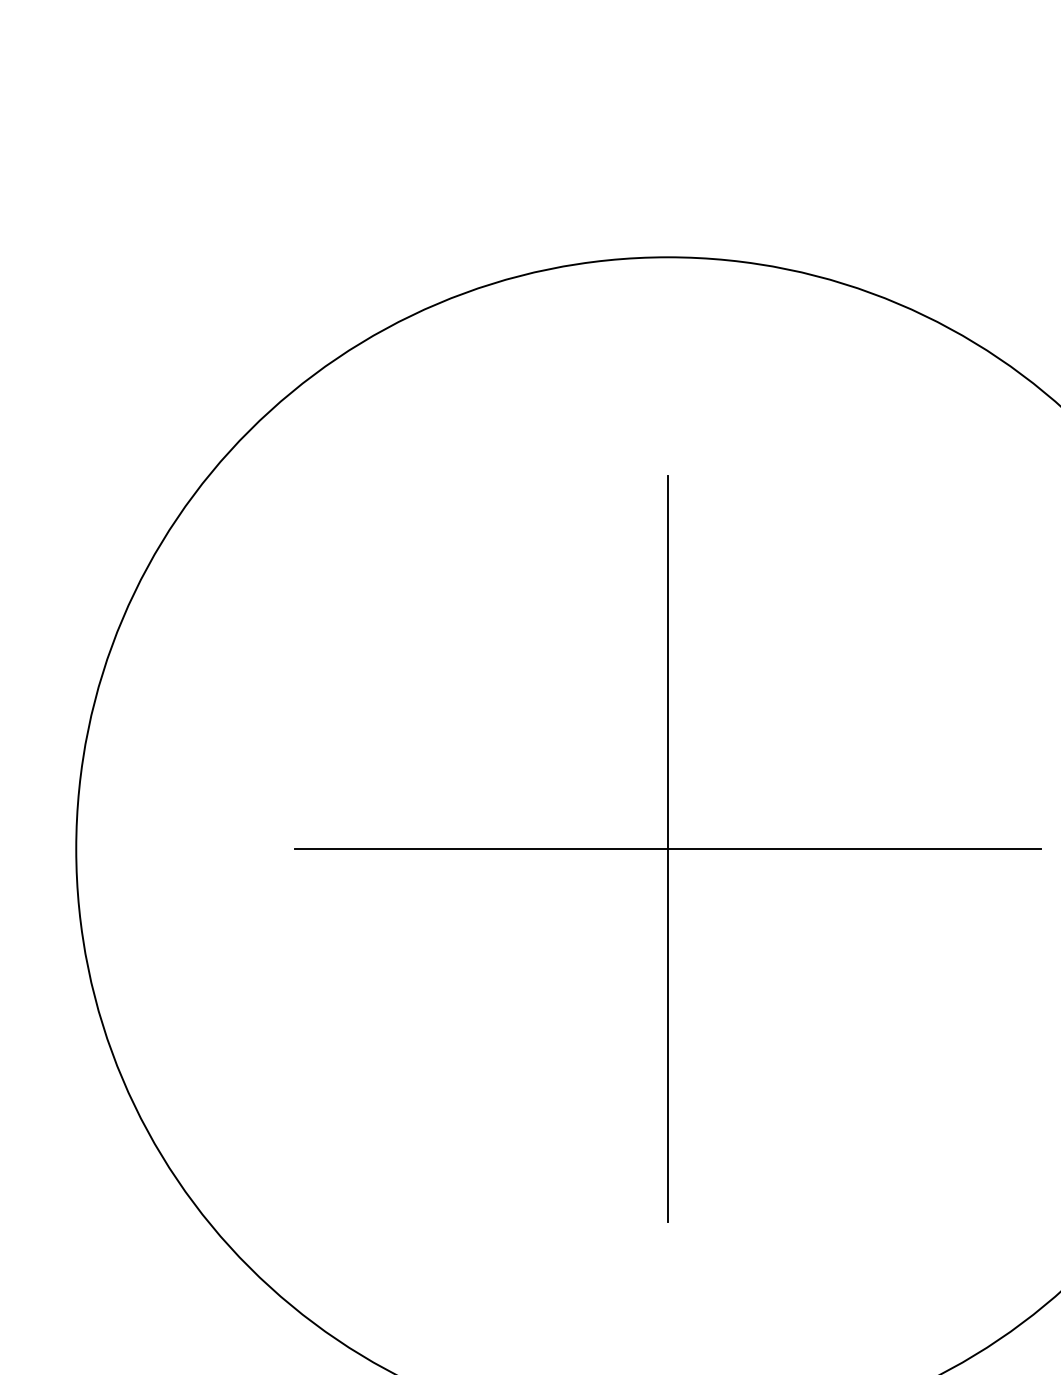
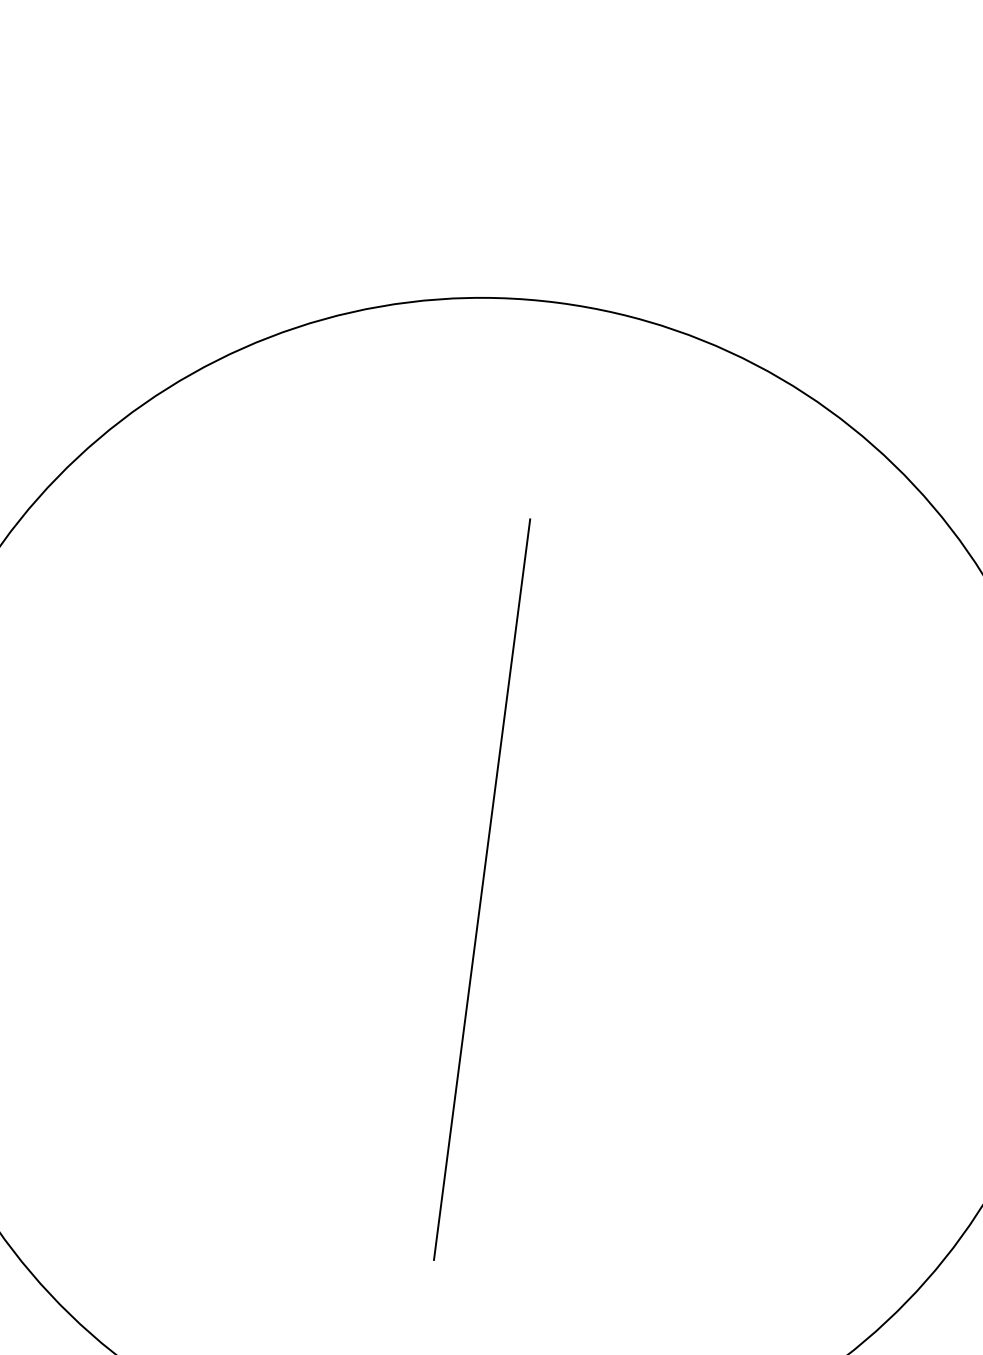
line: (667, 849) -> (481, 890), removed

